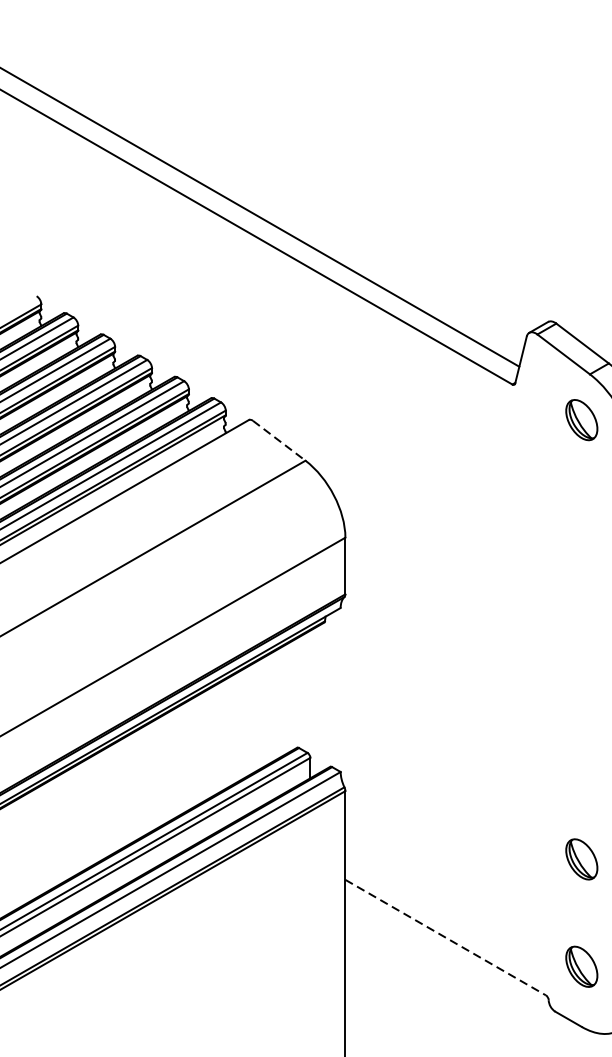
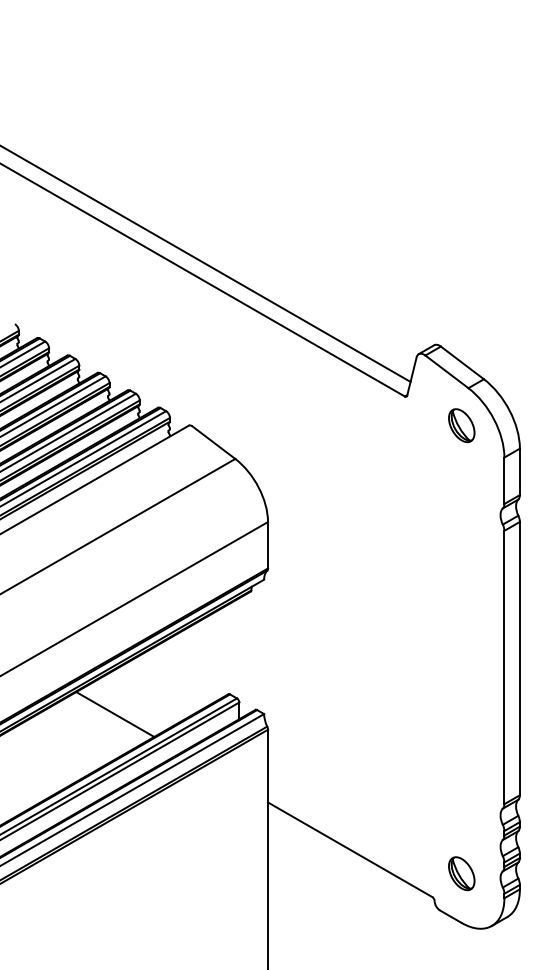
line: (280, 440) -> (214, 442), dashed -> solid
line: (159, 772) -> (115, 714), added
part: (581, 859) -> (461, 785), removed
line: (446, 937) -> (350, 849), dashed -> solid

